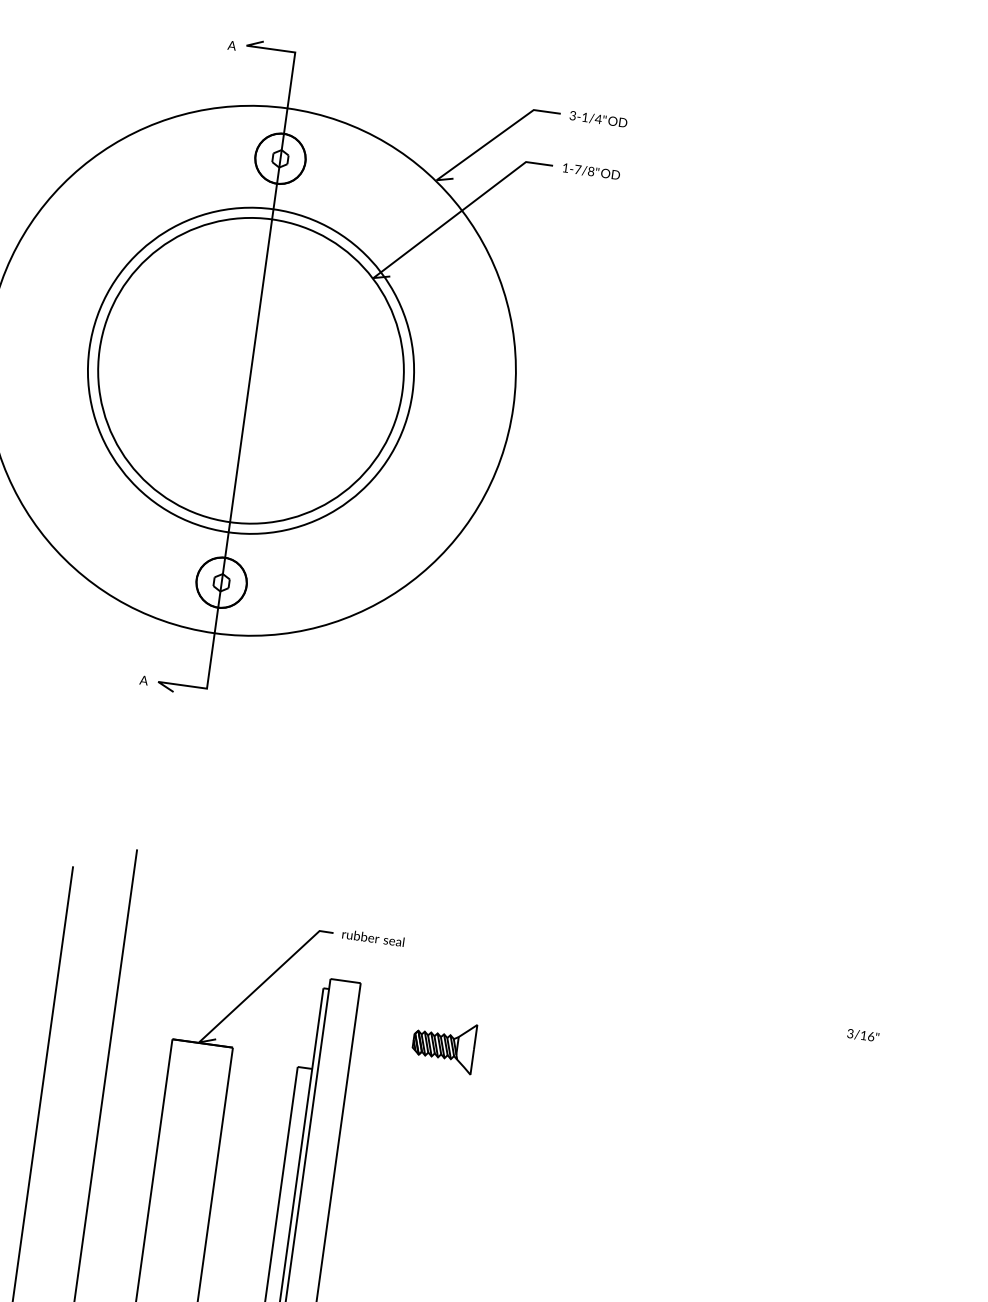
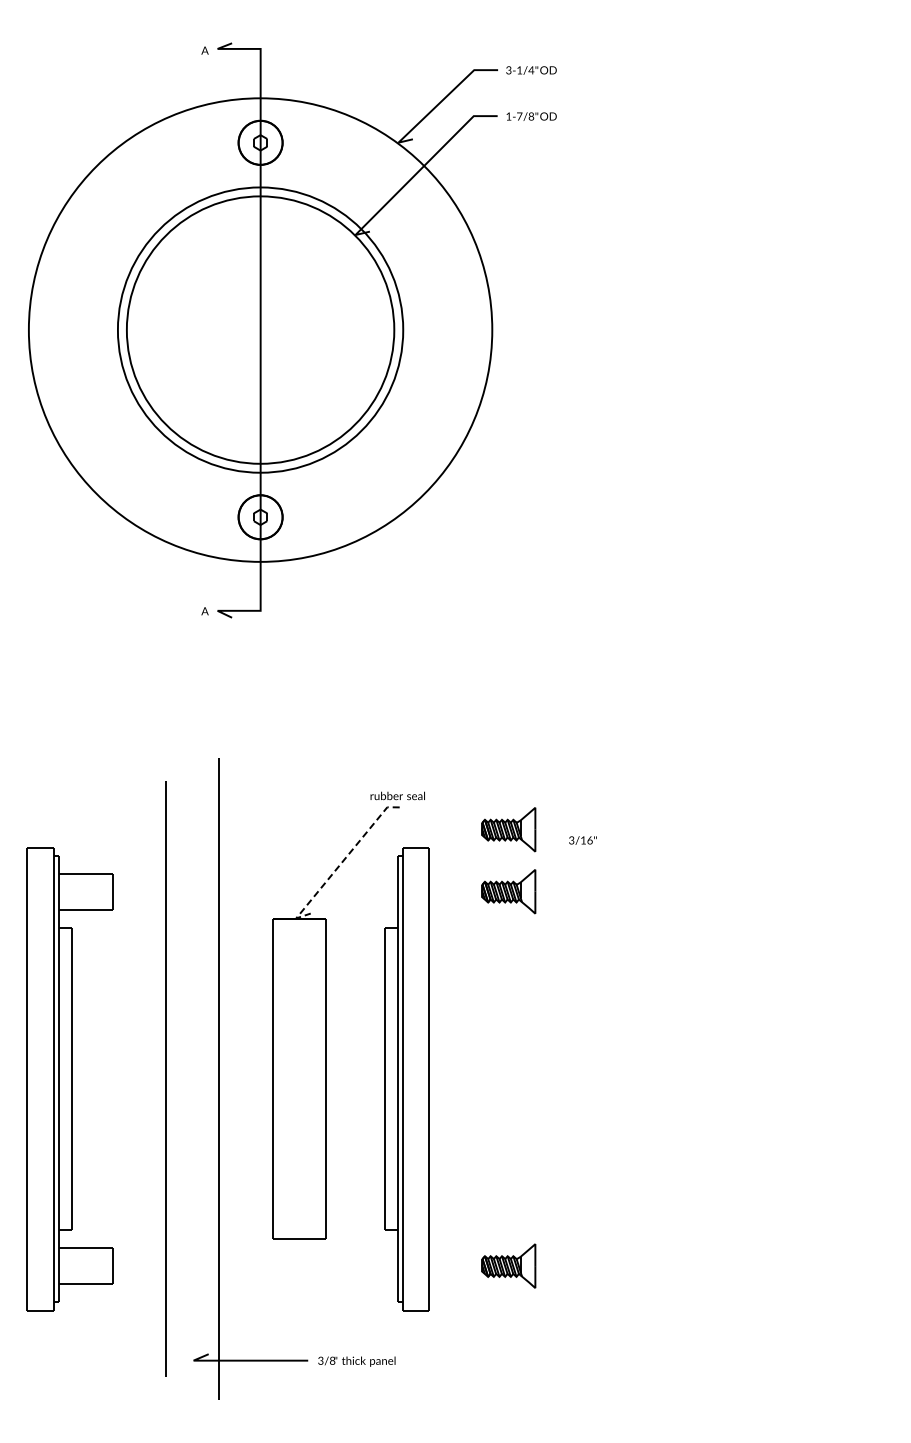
text: (373, 937) -> (397, 795), moved
part: (453, 975) -> (508, 829), added
line: (257, 988) -> (340, 864), solid -> dashed
text: (862, 1035) -> (582, 840), moved

